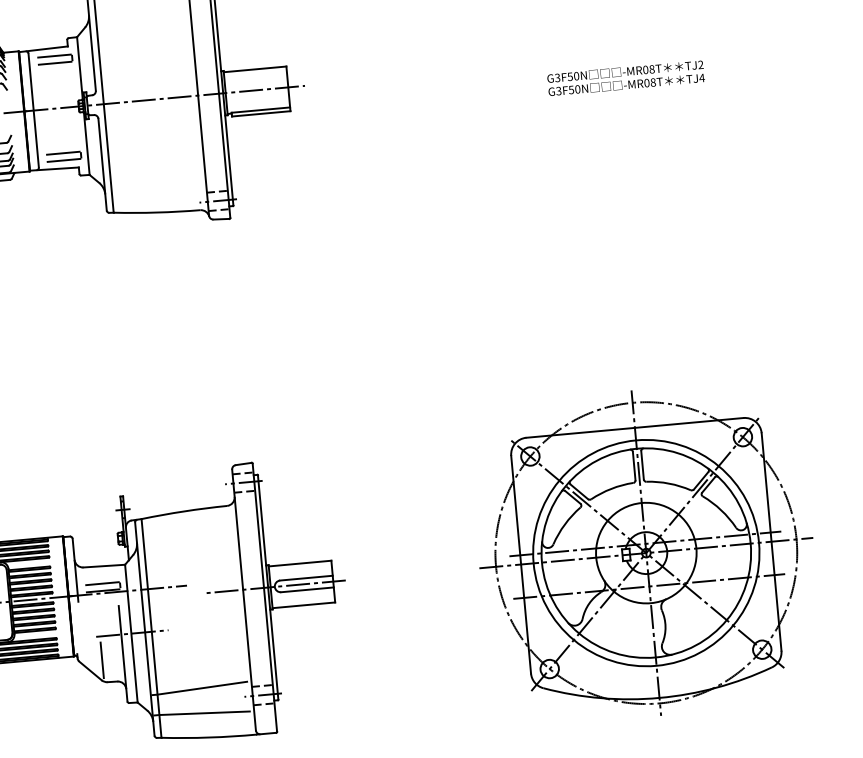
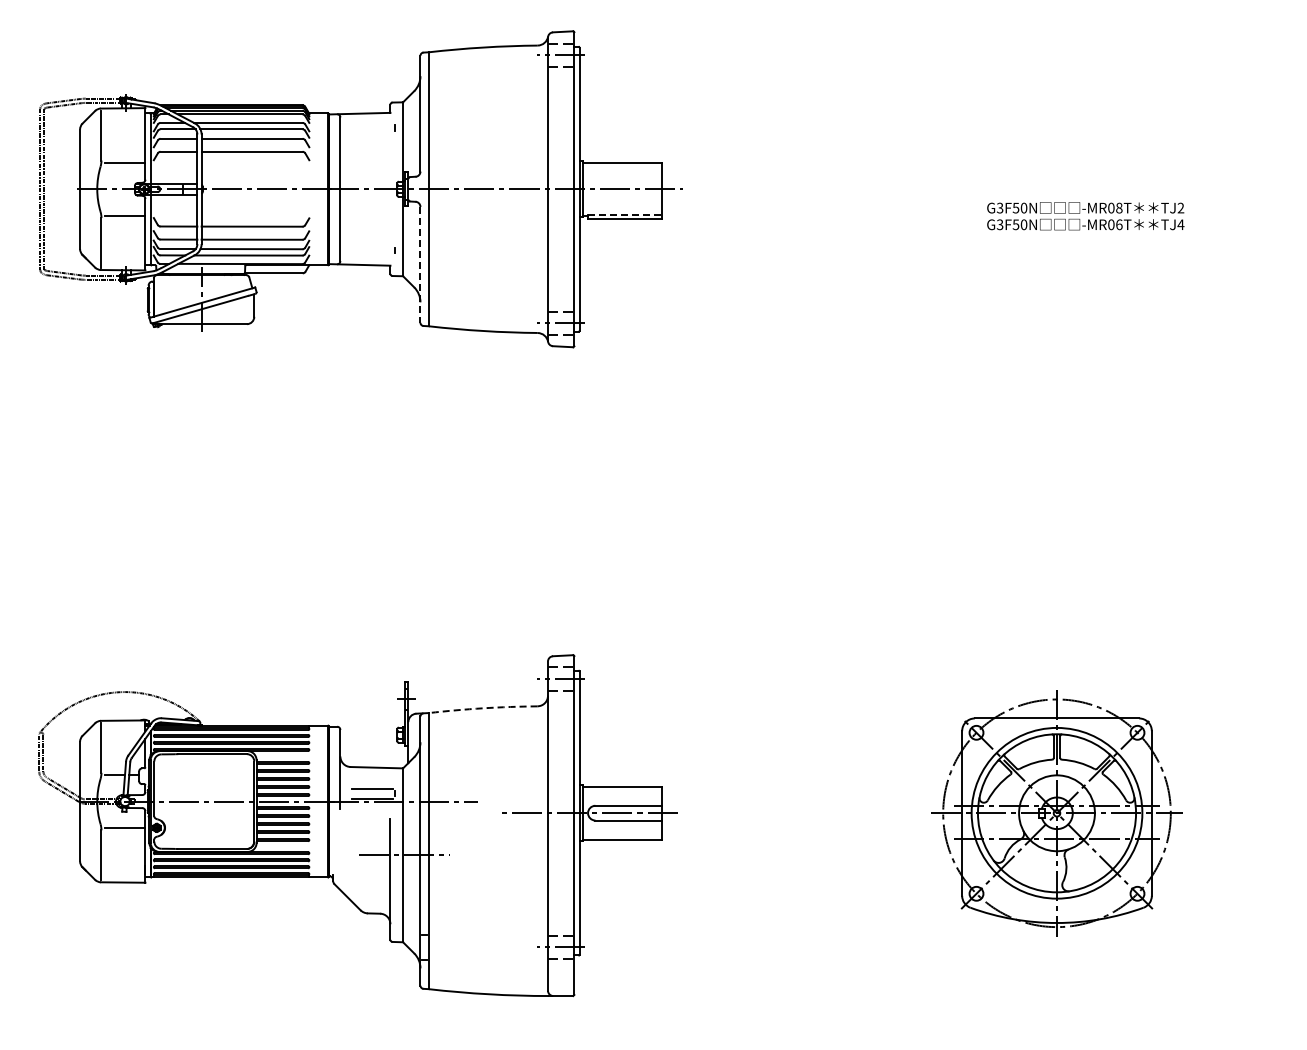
line: (54, 56) -> (372, 123), removed
line: (55, 63) -> (372, 132), removed
text: (653, 82) -> (1119, 224), -MR08T -> -MR06T
line: (260, 110) -> (624, 214), solid -> dashed
line: (63, 153) -> (372, 246), removed
line: (63, 160) -> (372, 255), removed
line: (102, 164) -> (420, 264), solid -> dashed
arc: (184, 511) -> (483, 708), solid -> dashed
part: (645, 553) -> (1056, 813), size x0.6
line: (102, 660) -> (363, 885), removed
line: (202, 688) -> (485, 931), removed
line: (204, 713) -> (485, 963), removed

